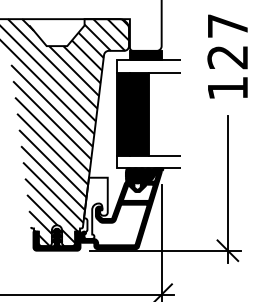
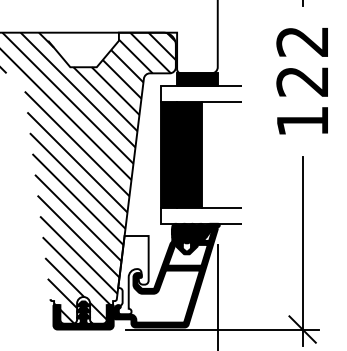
text: (227, 25) -> (302, 40), 127 -> 122

